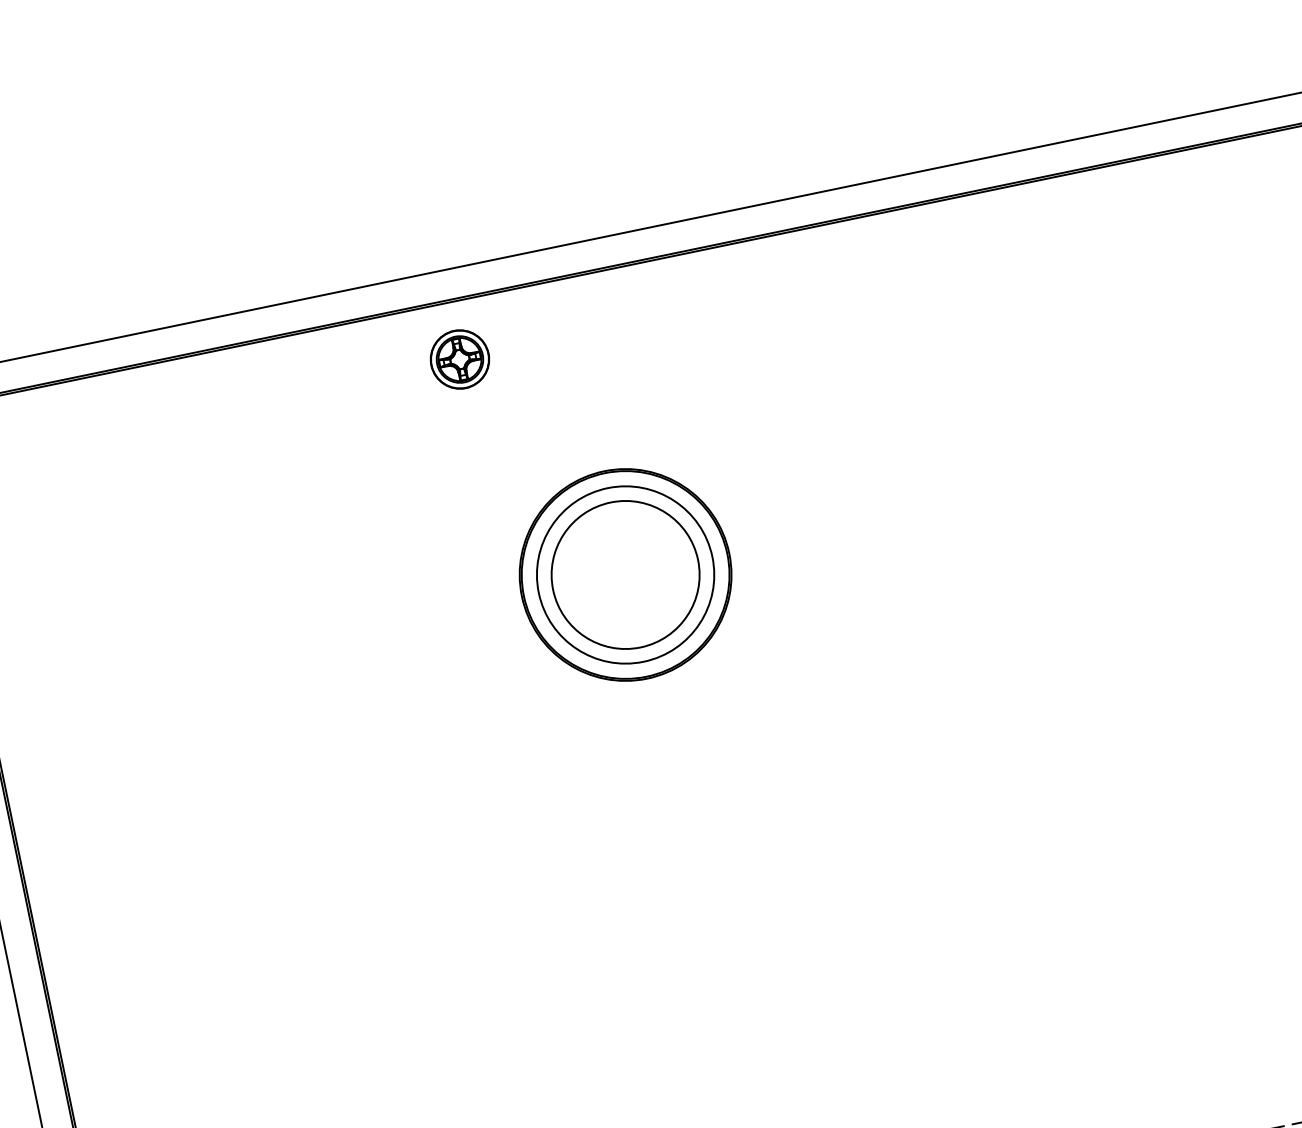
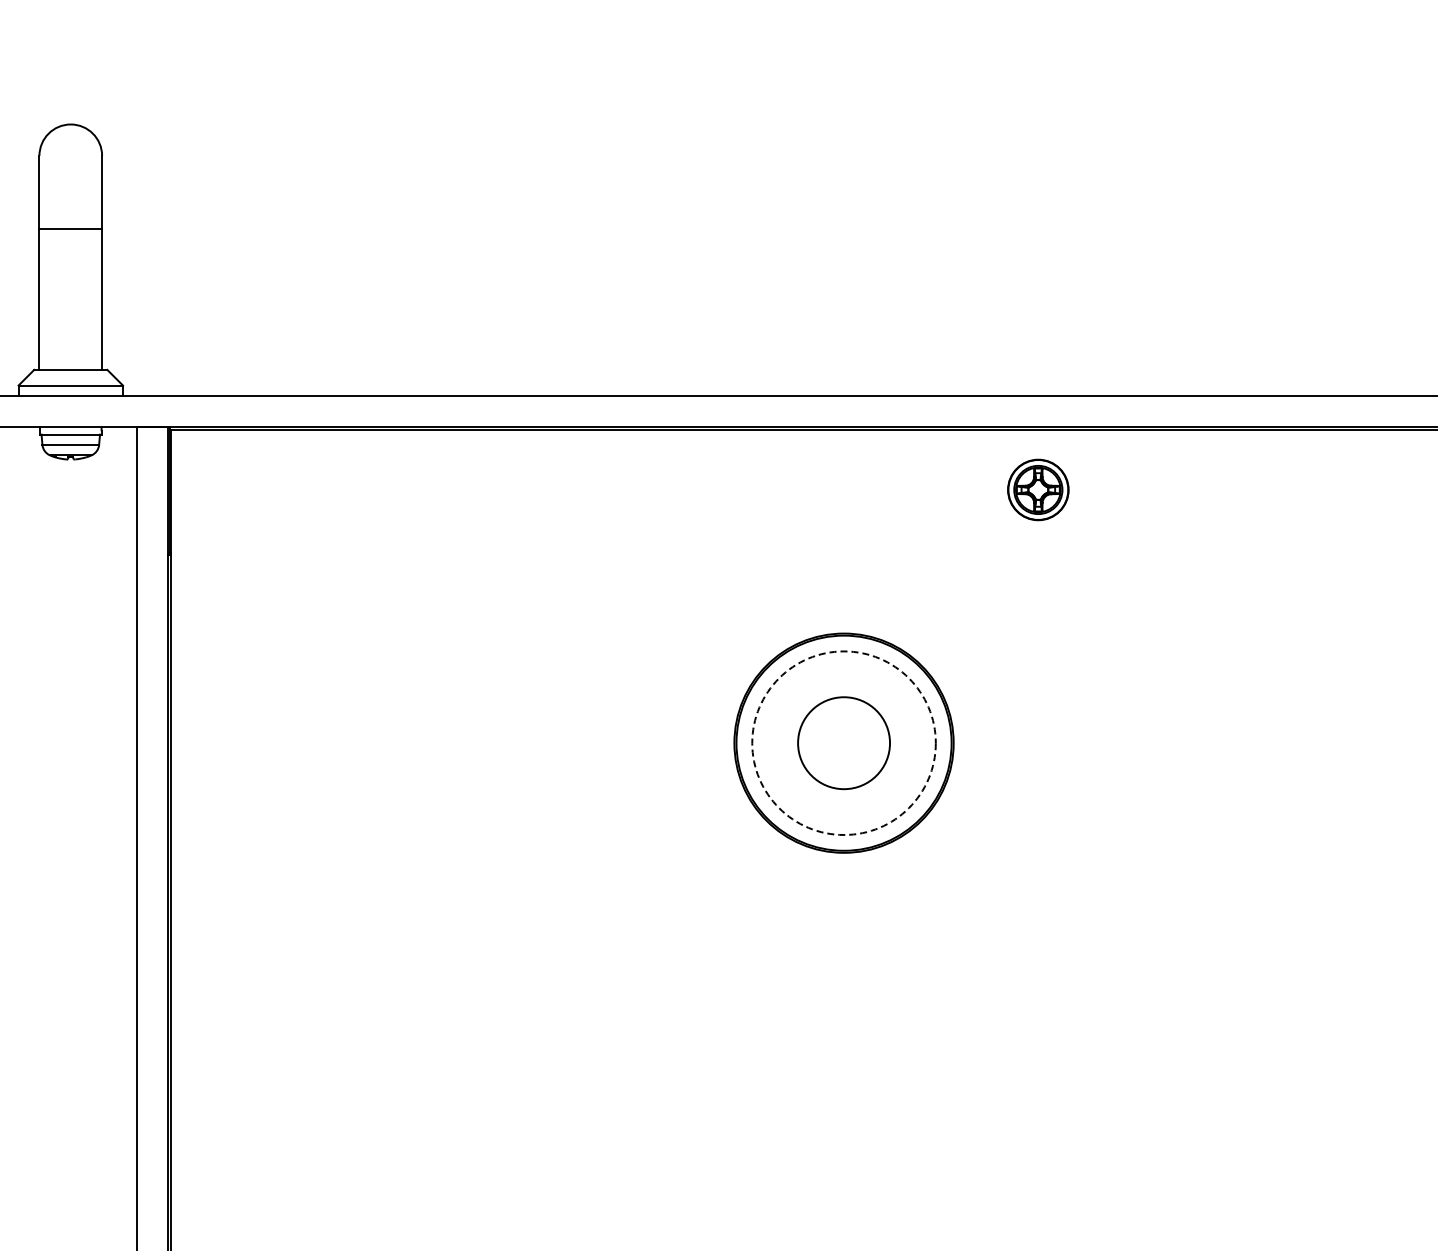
part: (460, 359) -> (1038, 489), moved
circle: (624, 574) -> (843, 742), size x0.6
circle: (625, 575) -> (843, 743), solid -> dashed

